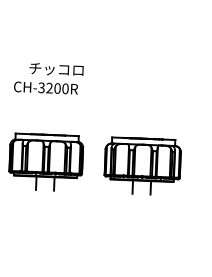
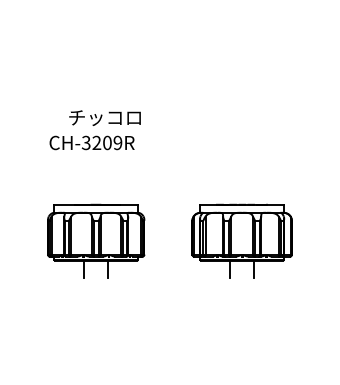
text: (65, 89) -> (117, 143), CH-3200R -> CH-3209R
part: (142, 165) -> (241, 240), moved

